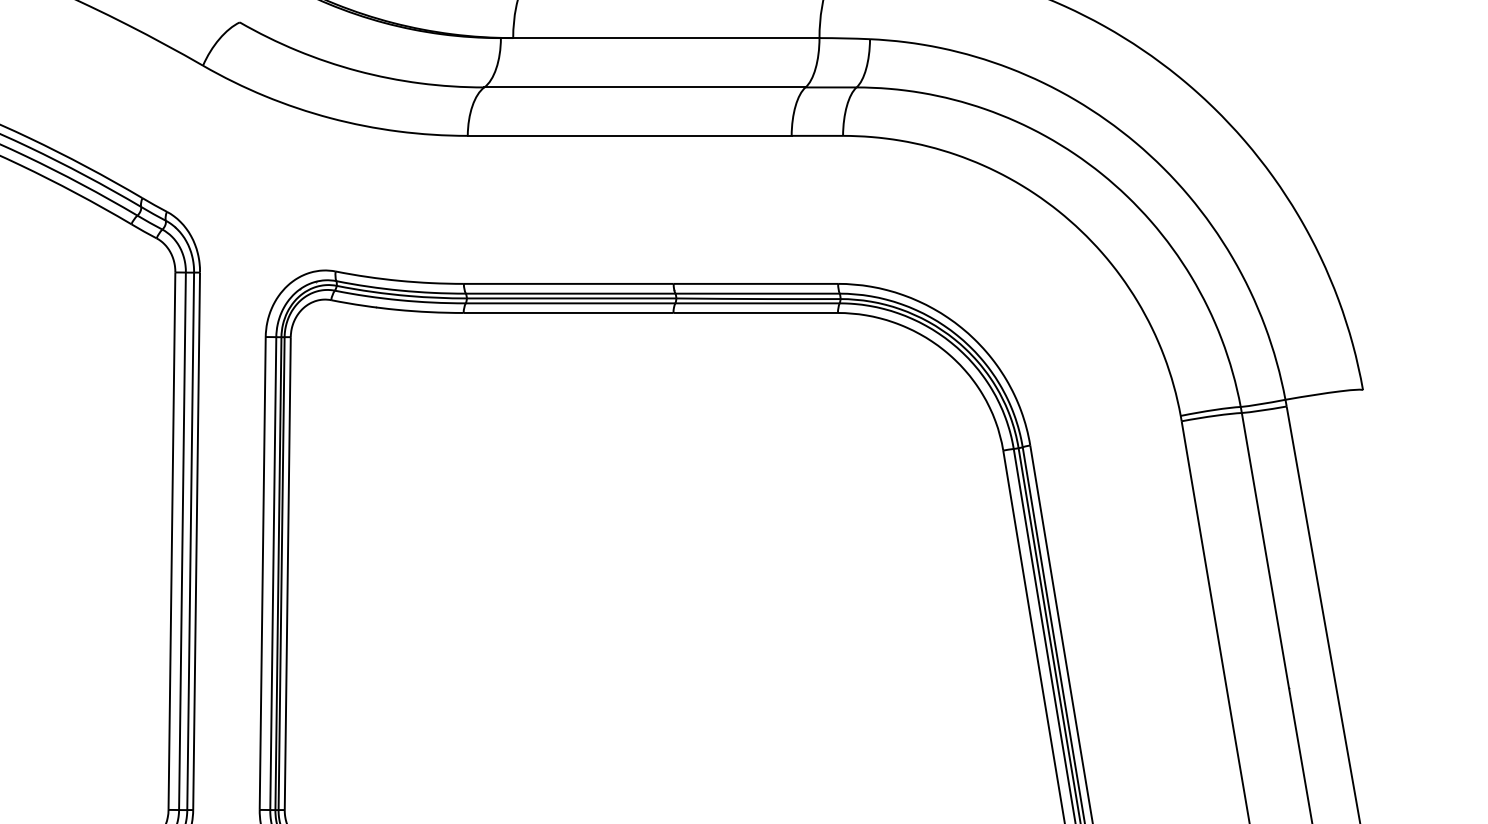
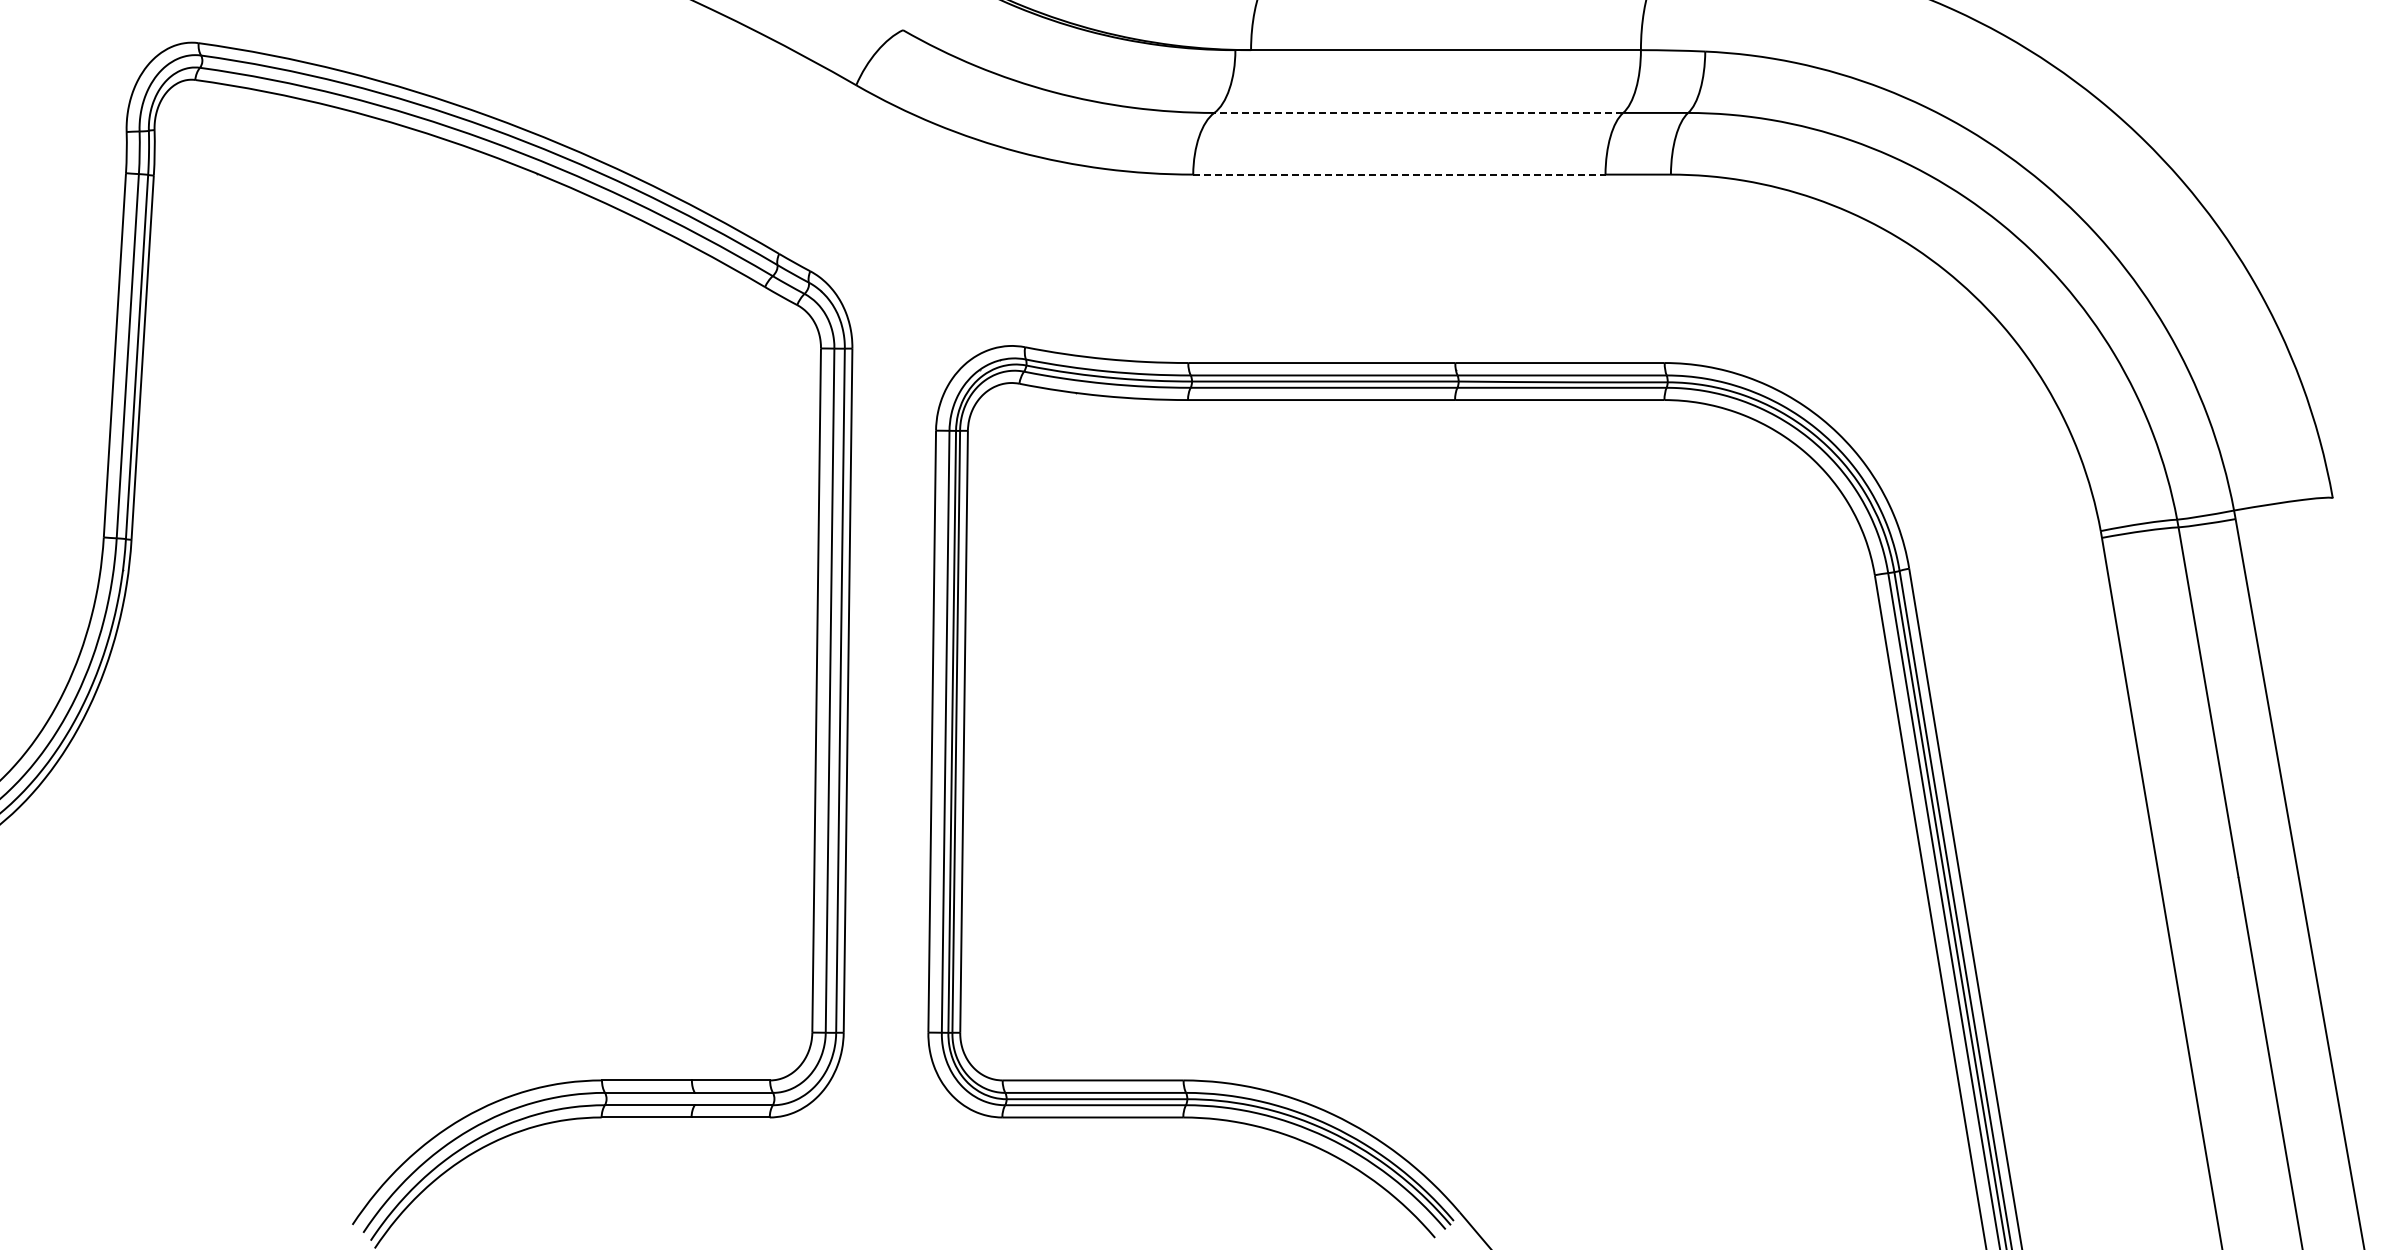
line: (644, 87) -> (1418, 112), solid -> dashed
line: (629, 135) -> (1399, 174), solid -> dashed

